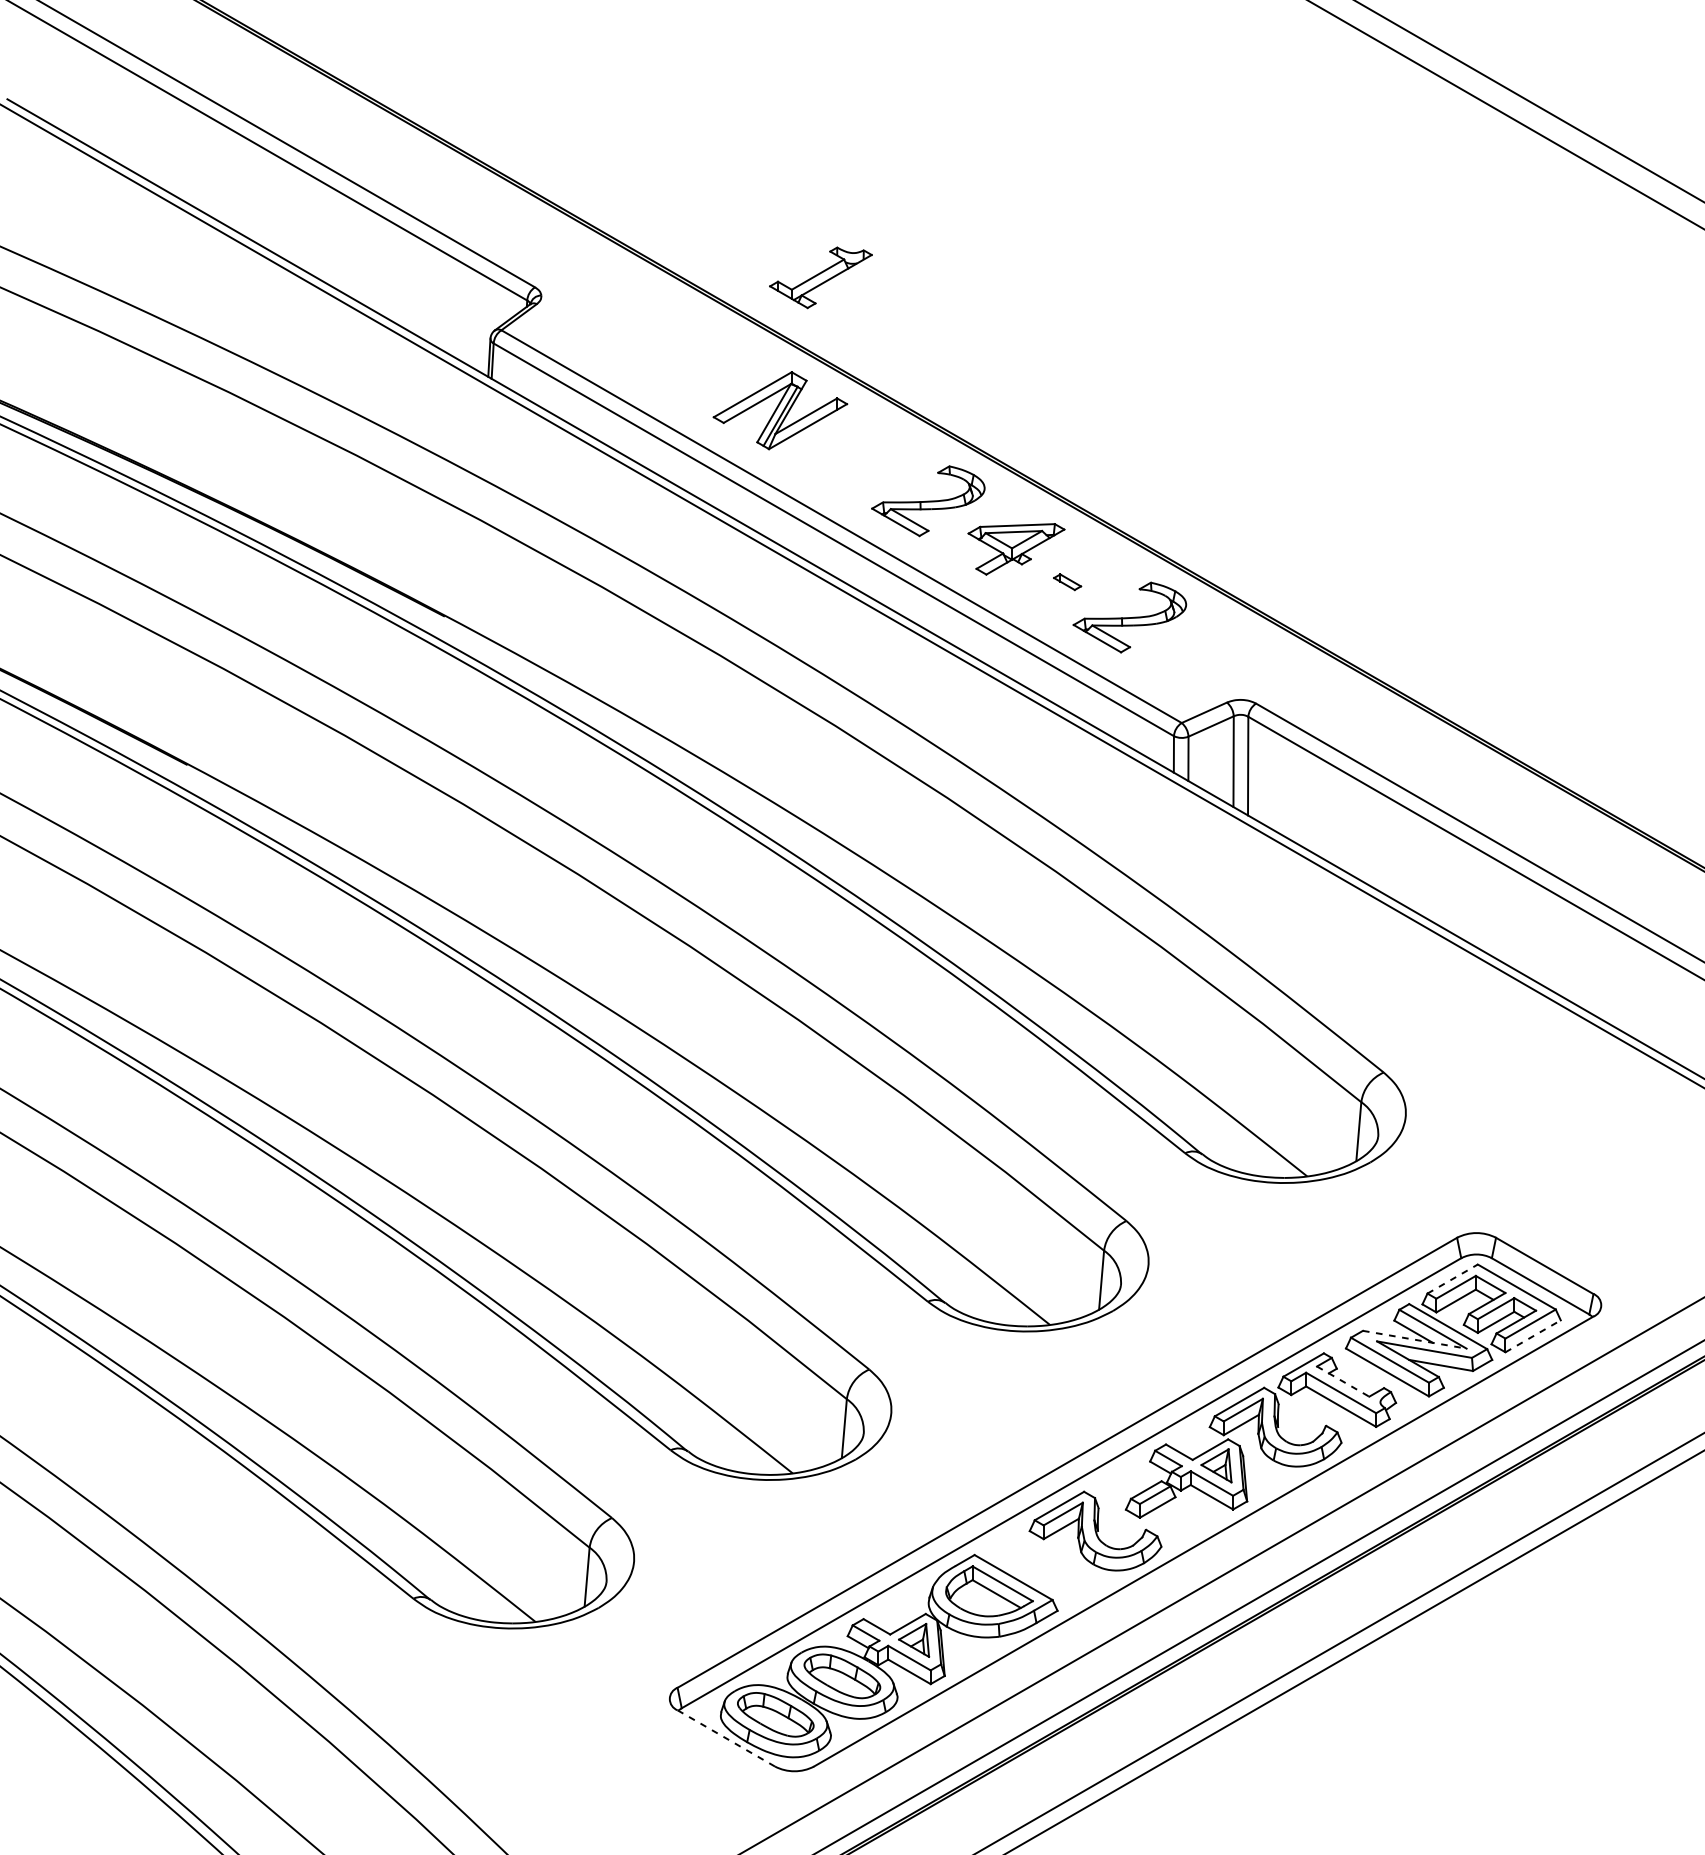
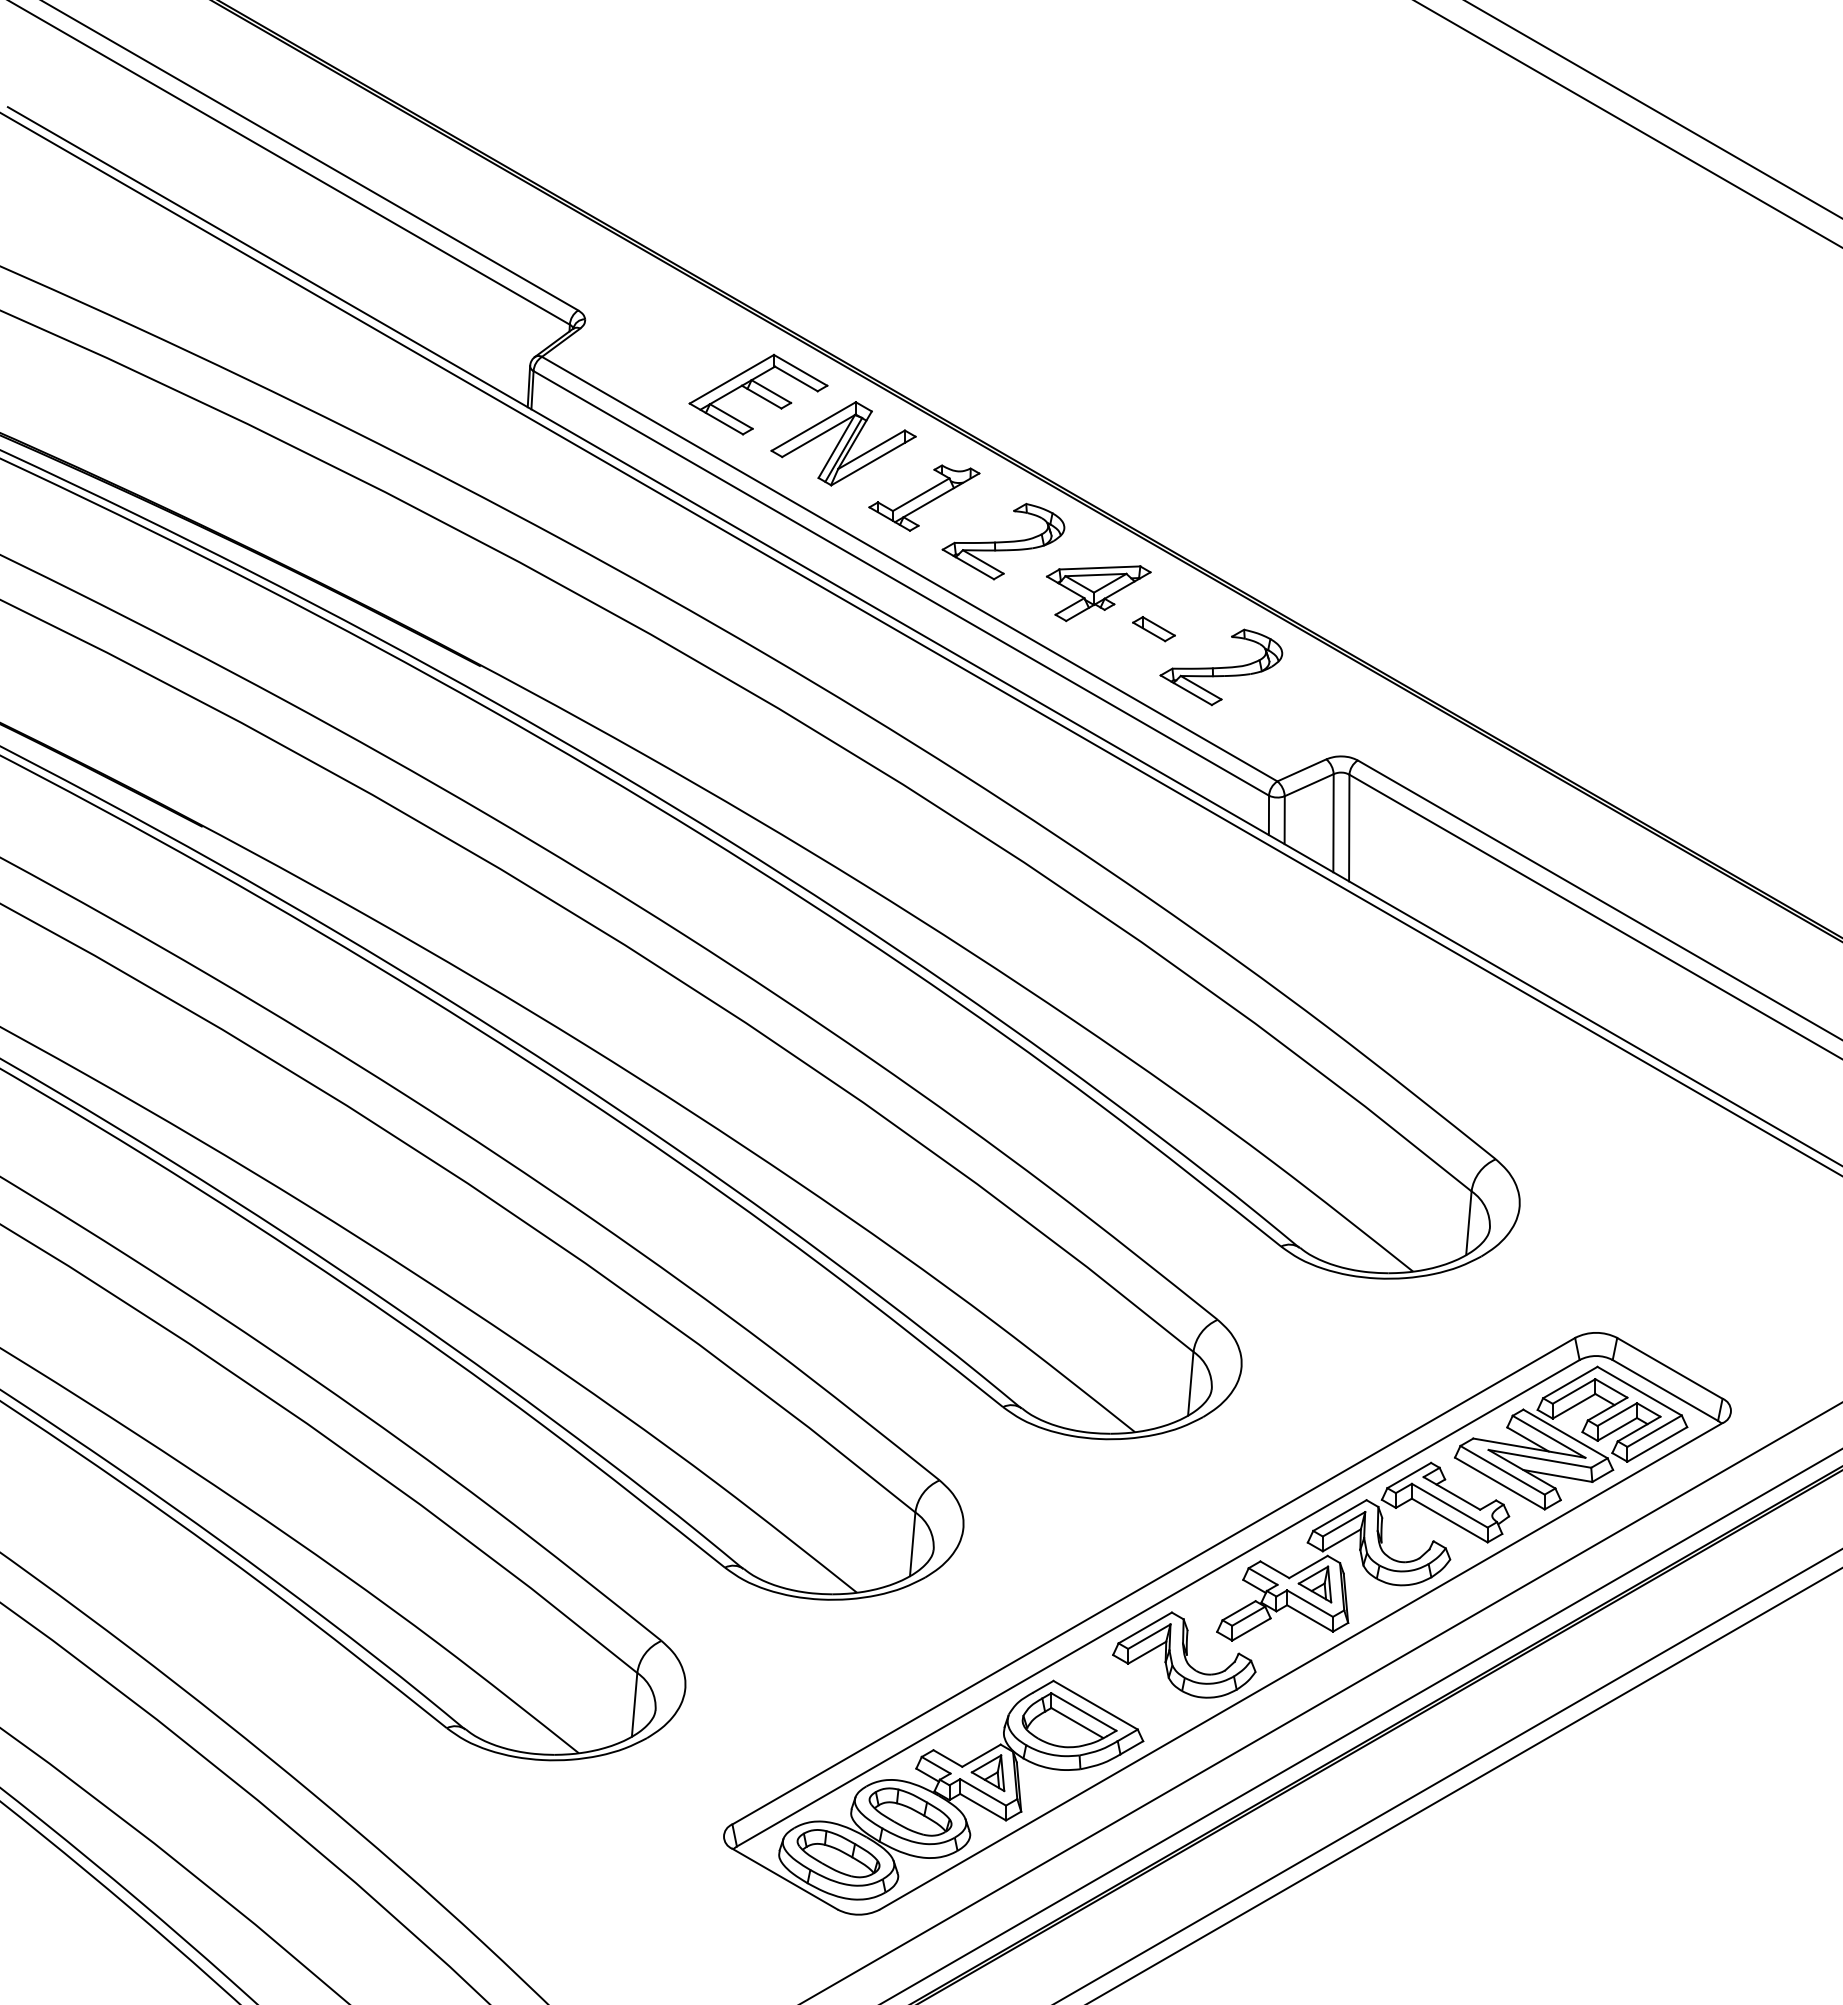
part: (821, 277) -> (924, 497), moved
part: (701, 365) -> (758, 394), added
part: (1067, 582) -> (1153, 629), size x1.43
line: (1452, 1279) -> (1570, 1382), dashed -> solid
line: (1533, 1336) -> (1657, 1444), dashed -> solid
line: (1414, 1340) -> (1529, 1448), dashed -> solid
line: (1342, 1381) -> (1451, 1493), dashed -> solid
line: (726, 1738) -> (785, 1879), dashed -> solid

